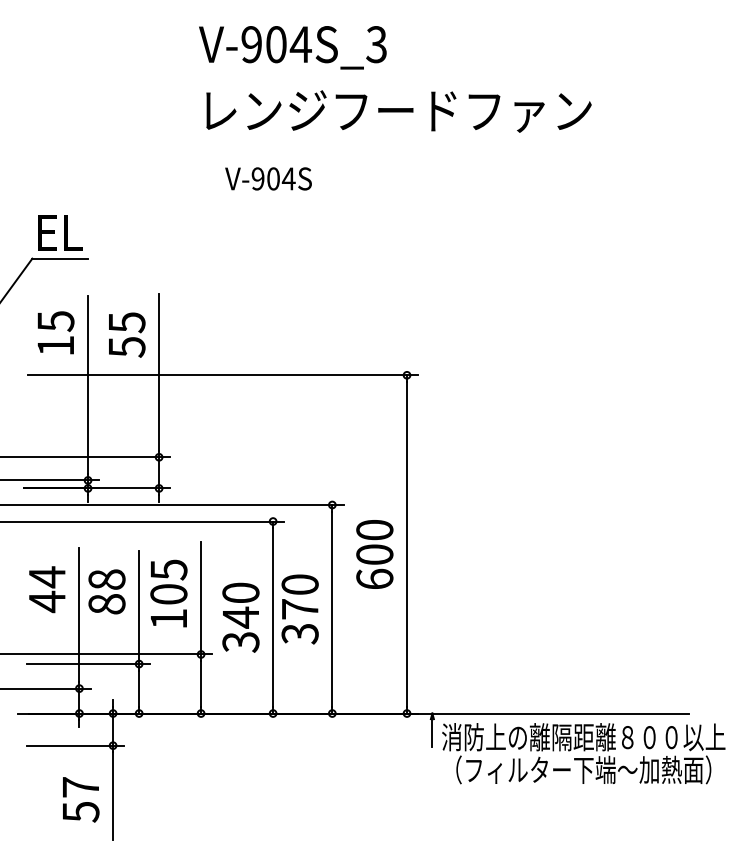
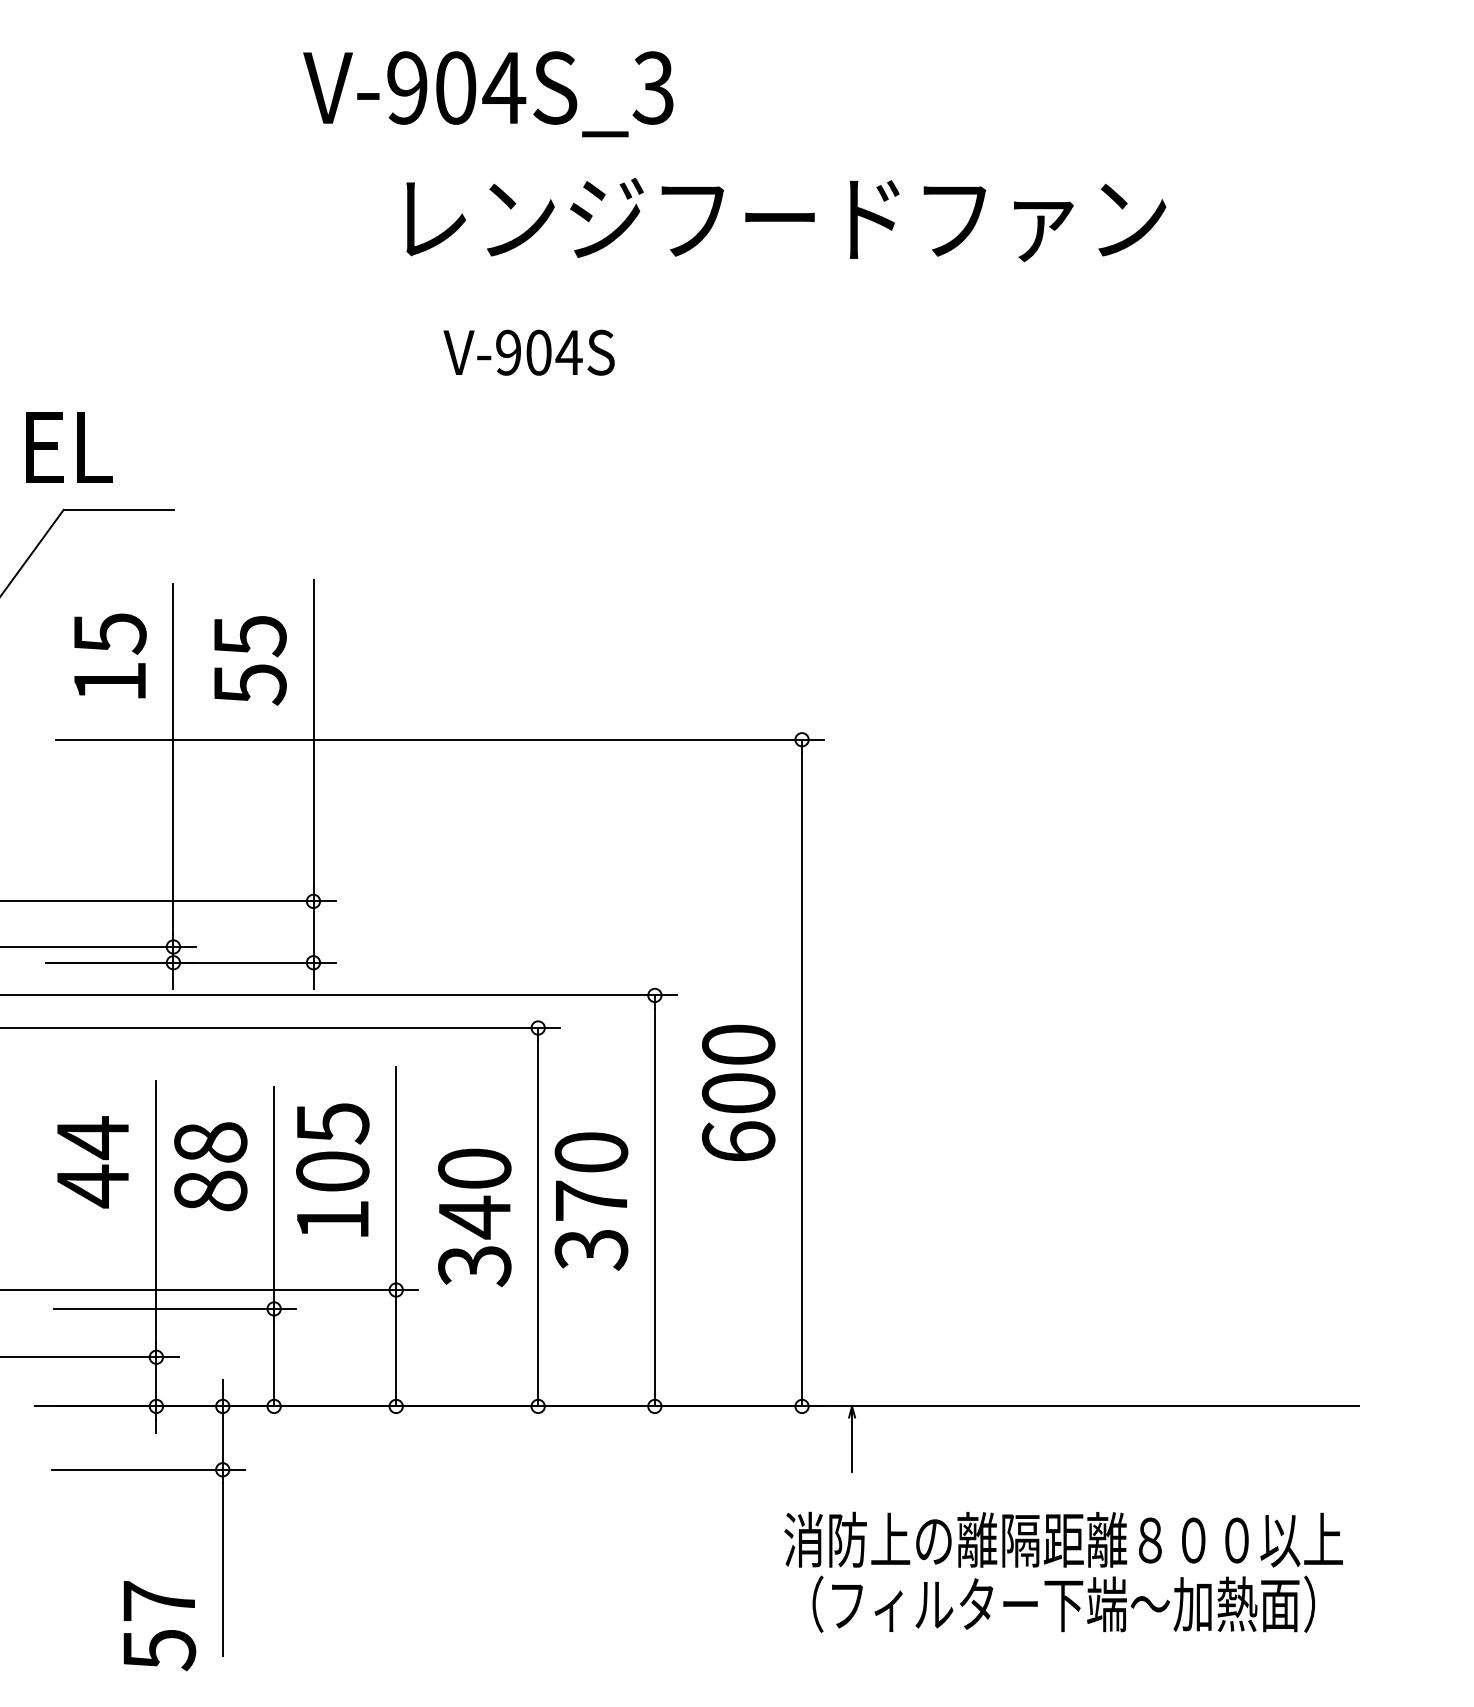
text: (292, 47) -> (487, 93), moved
text: (60, 232) -> (69, 446), moved
text: (583, 753) -> (1063, 1571), moved
text: (81, 799) -> (160, 1625), moved

